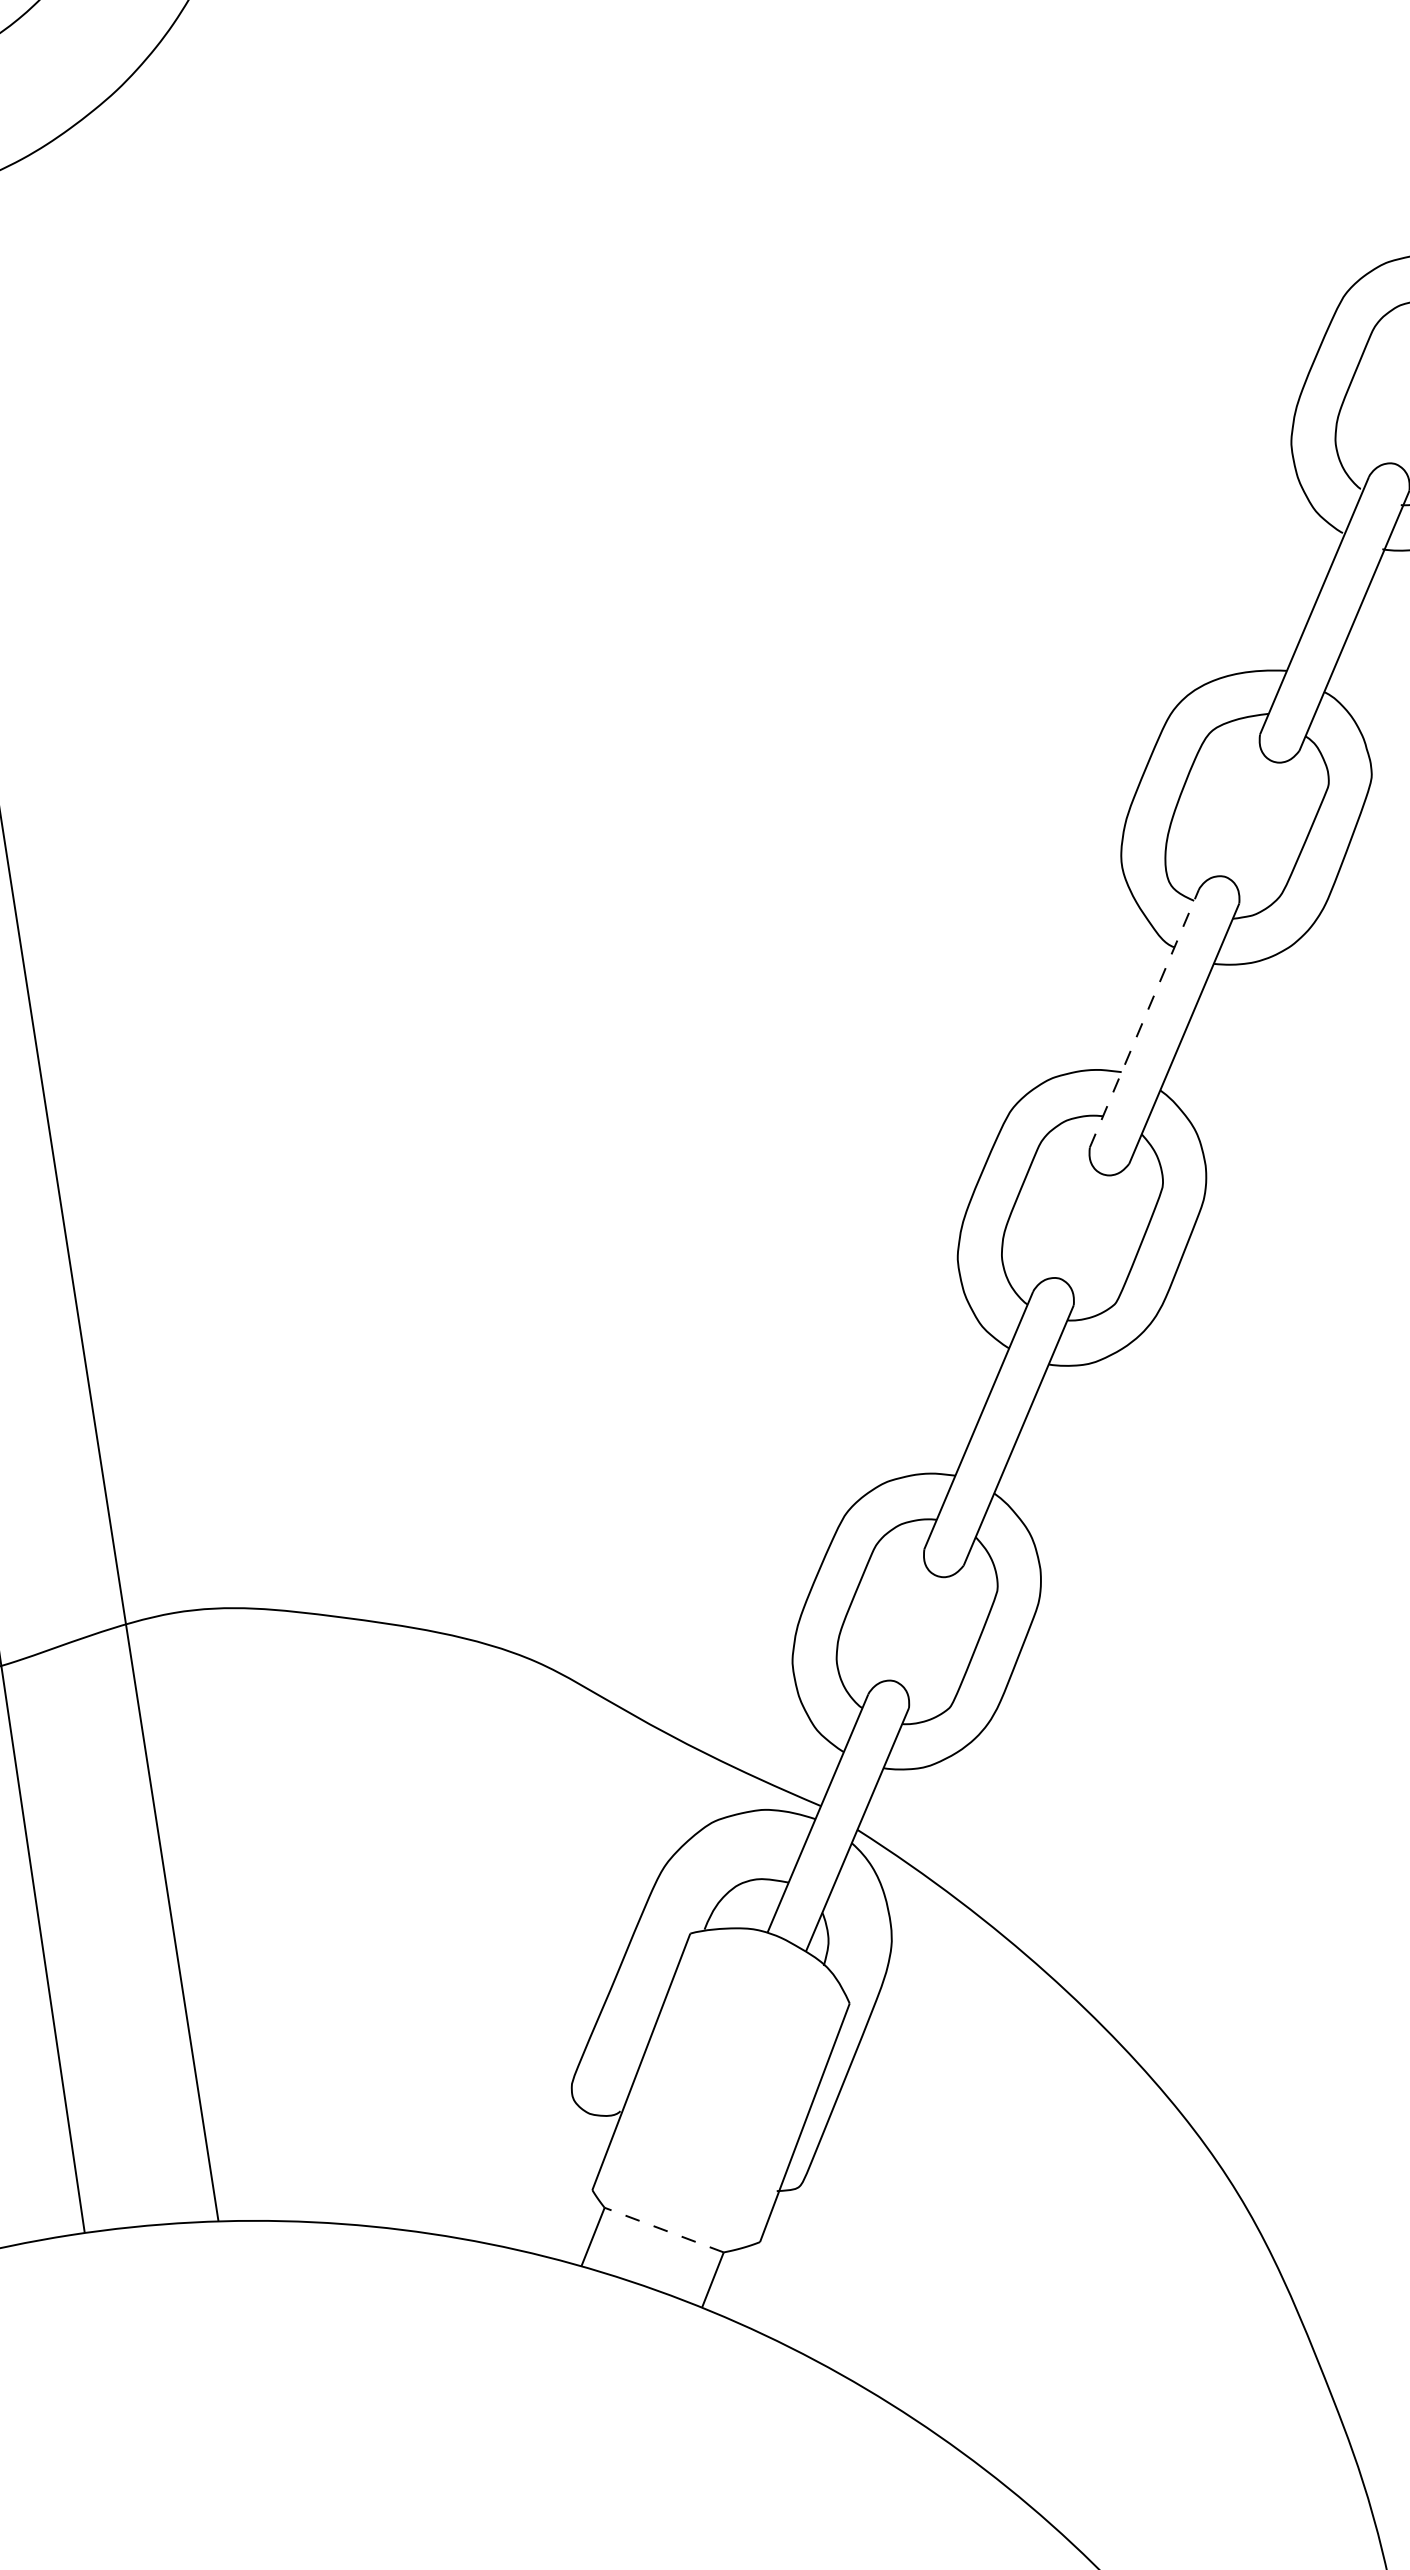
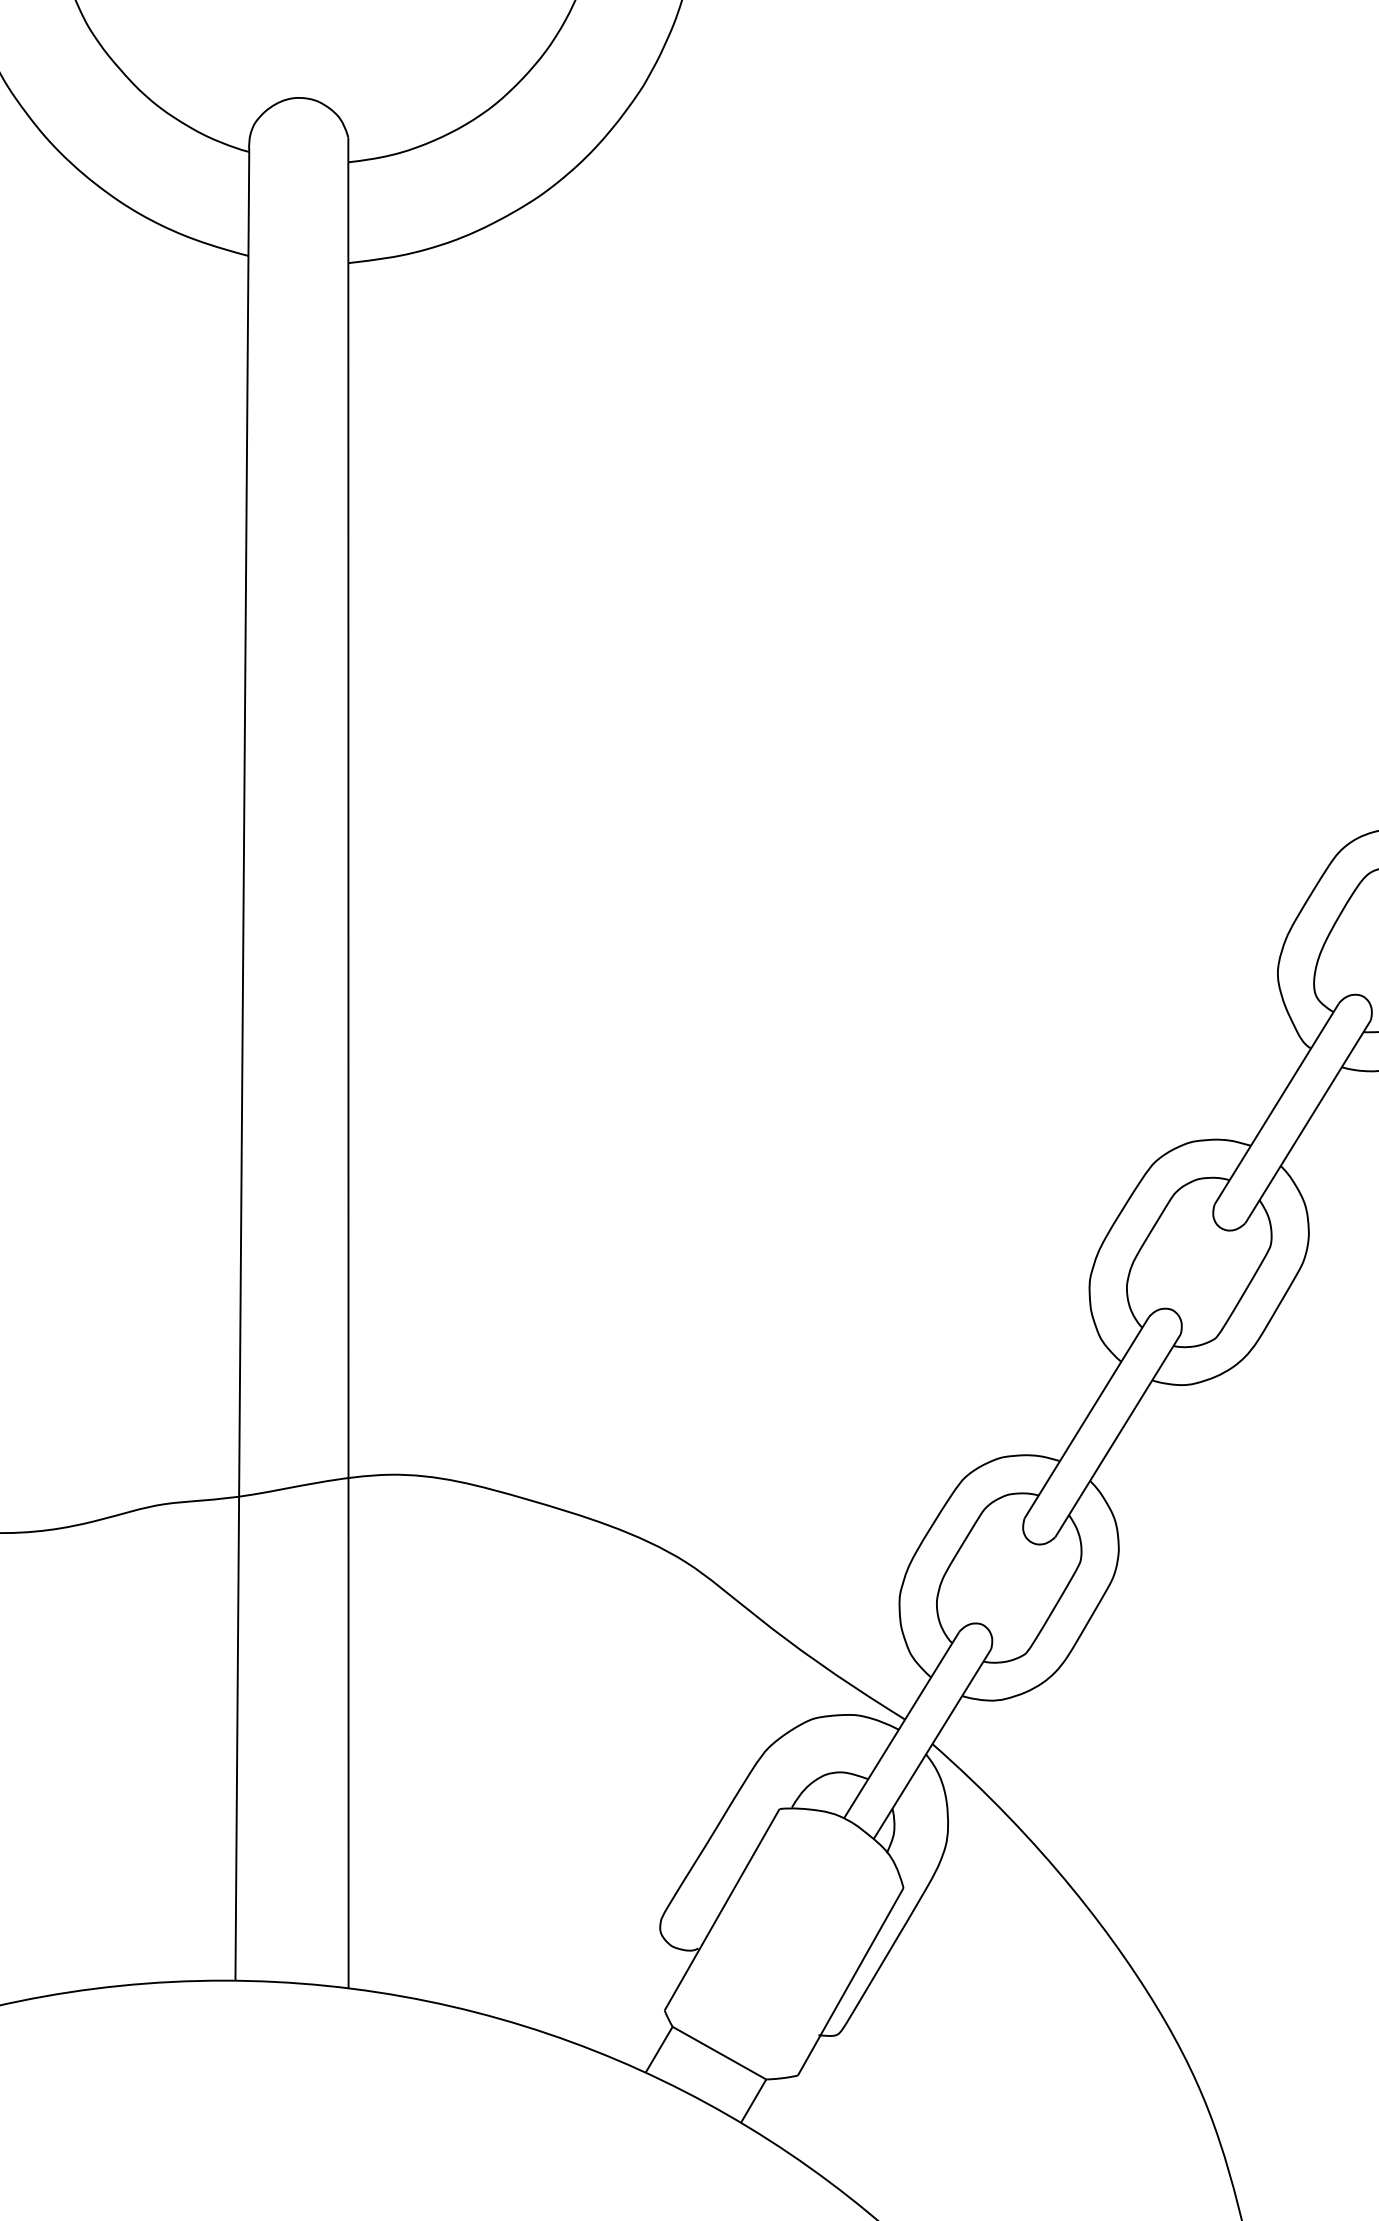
line: (1143, 1018) -> (1276, 1103), dashed -> solid
line: (664, 2230) -> (719, 2053), dashed -> solid

